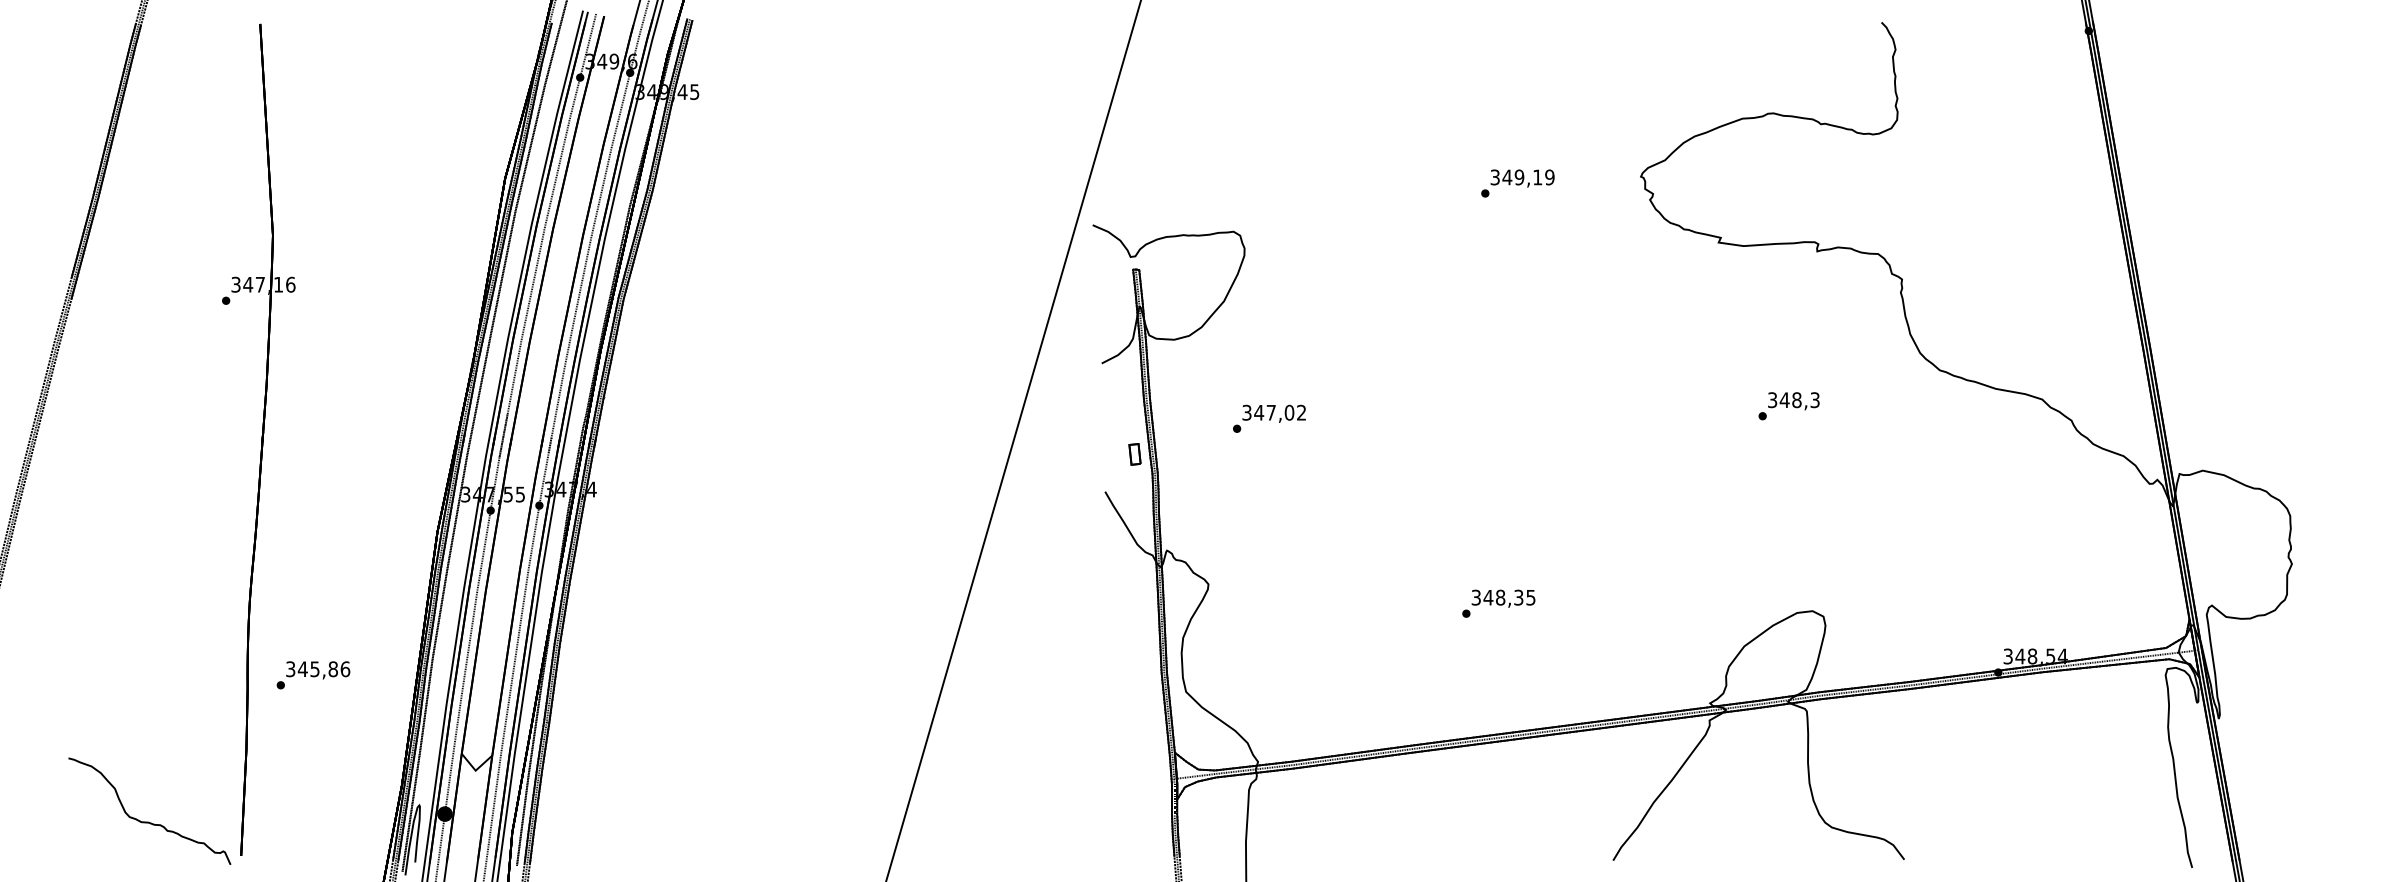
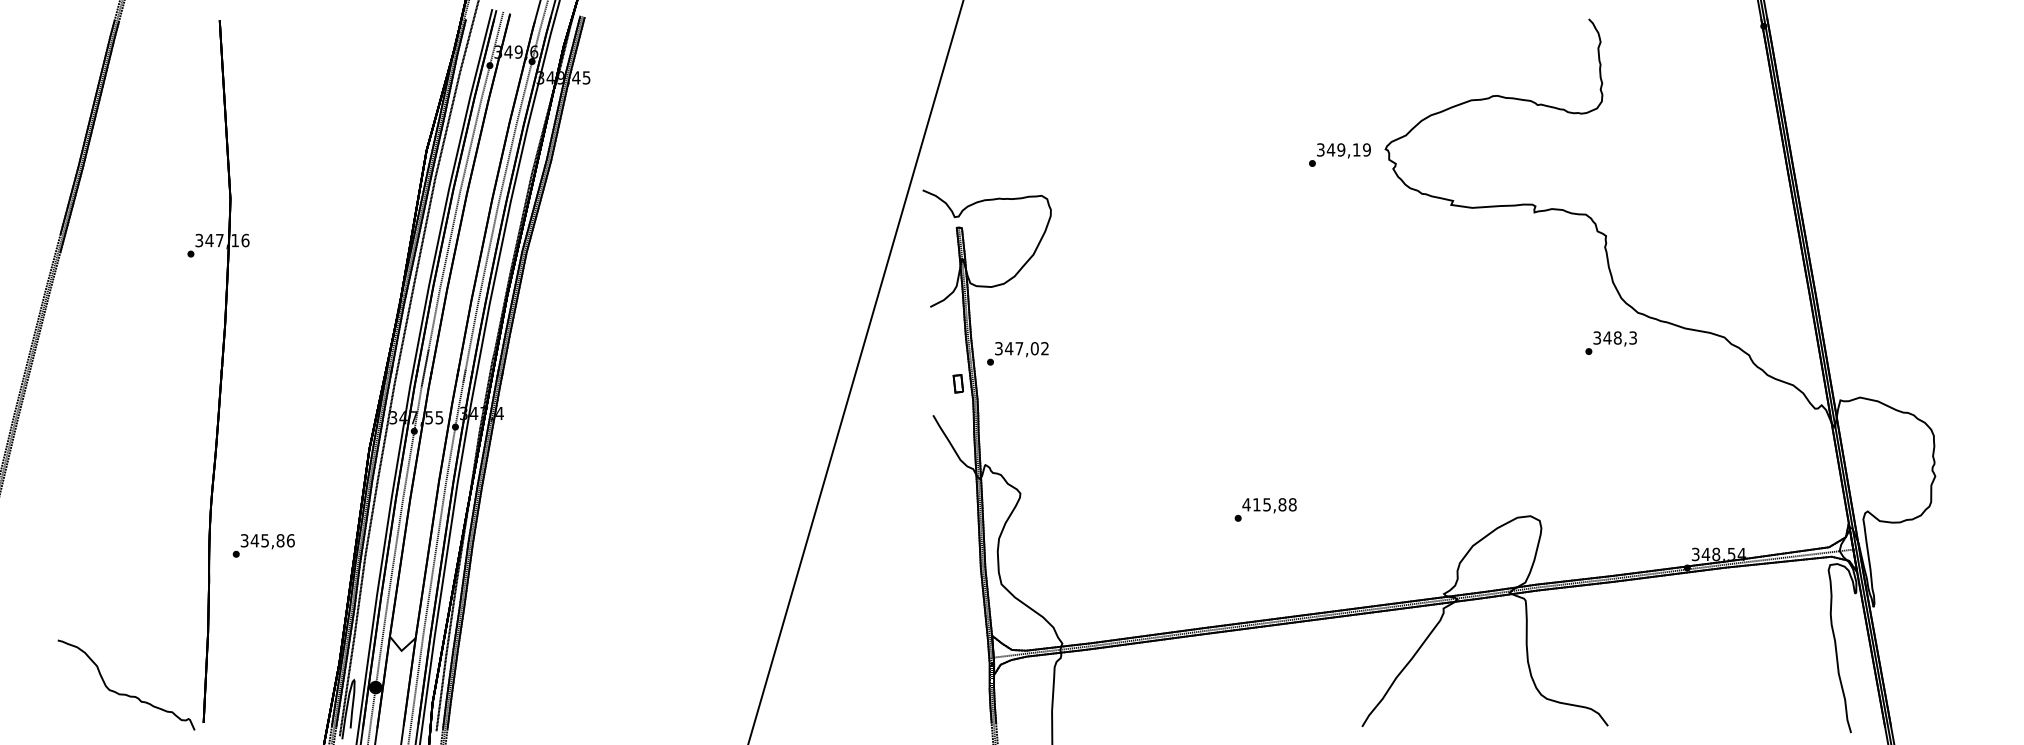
text: (1517, 183) -> (1339, 155), moved
text: (1788, 406) -> (1610, 343), moved
text: (1269, 418) -> (1017, 353), moved
text: (1503, 597) -> (1269, 504), 348,35 -> 415,88
text: (313, 675) -> (263, 546), moved

